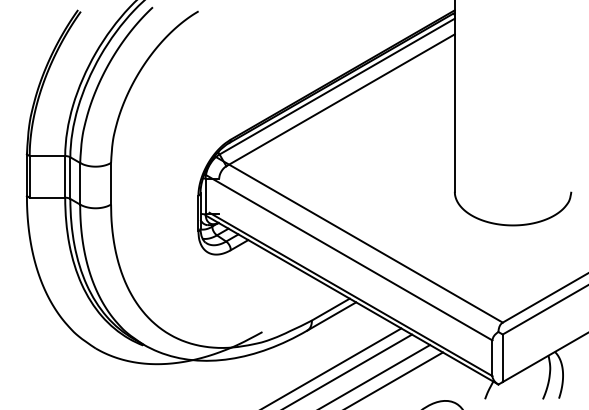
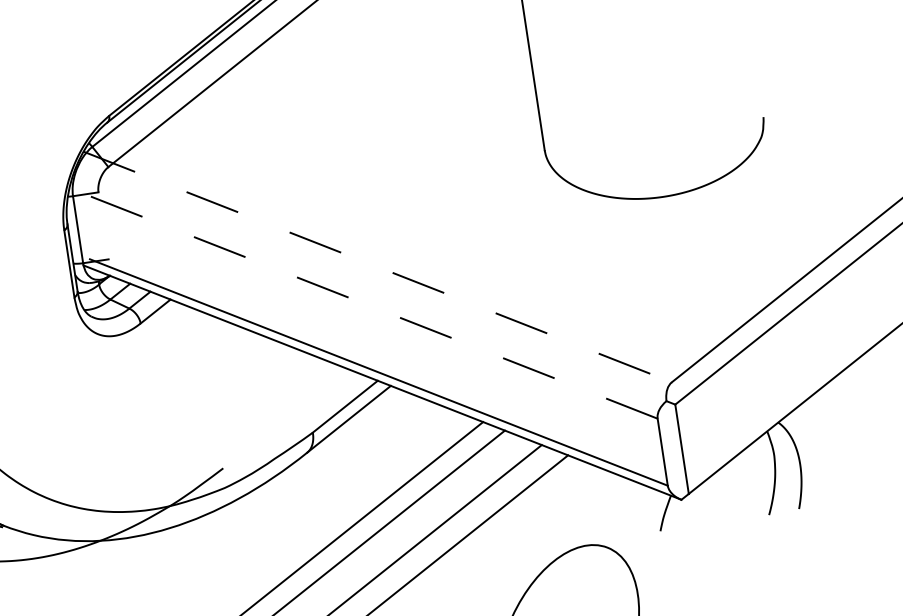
line: (359, 239) -> (379, 266), solid -> dashed
line: (348, 257) -> (363, 303), solid -> dashed

